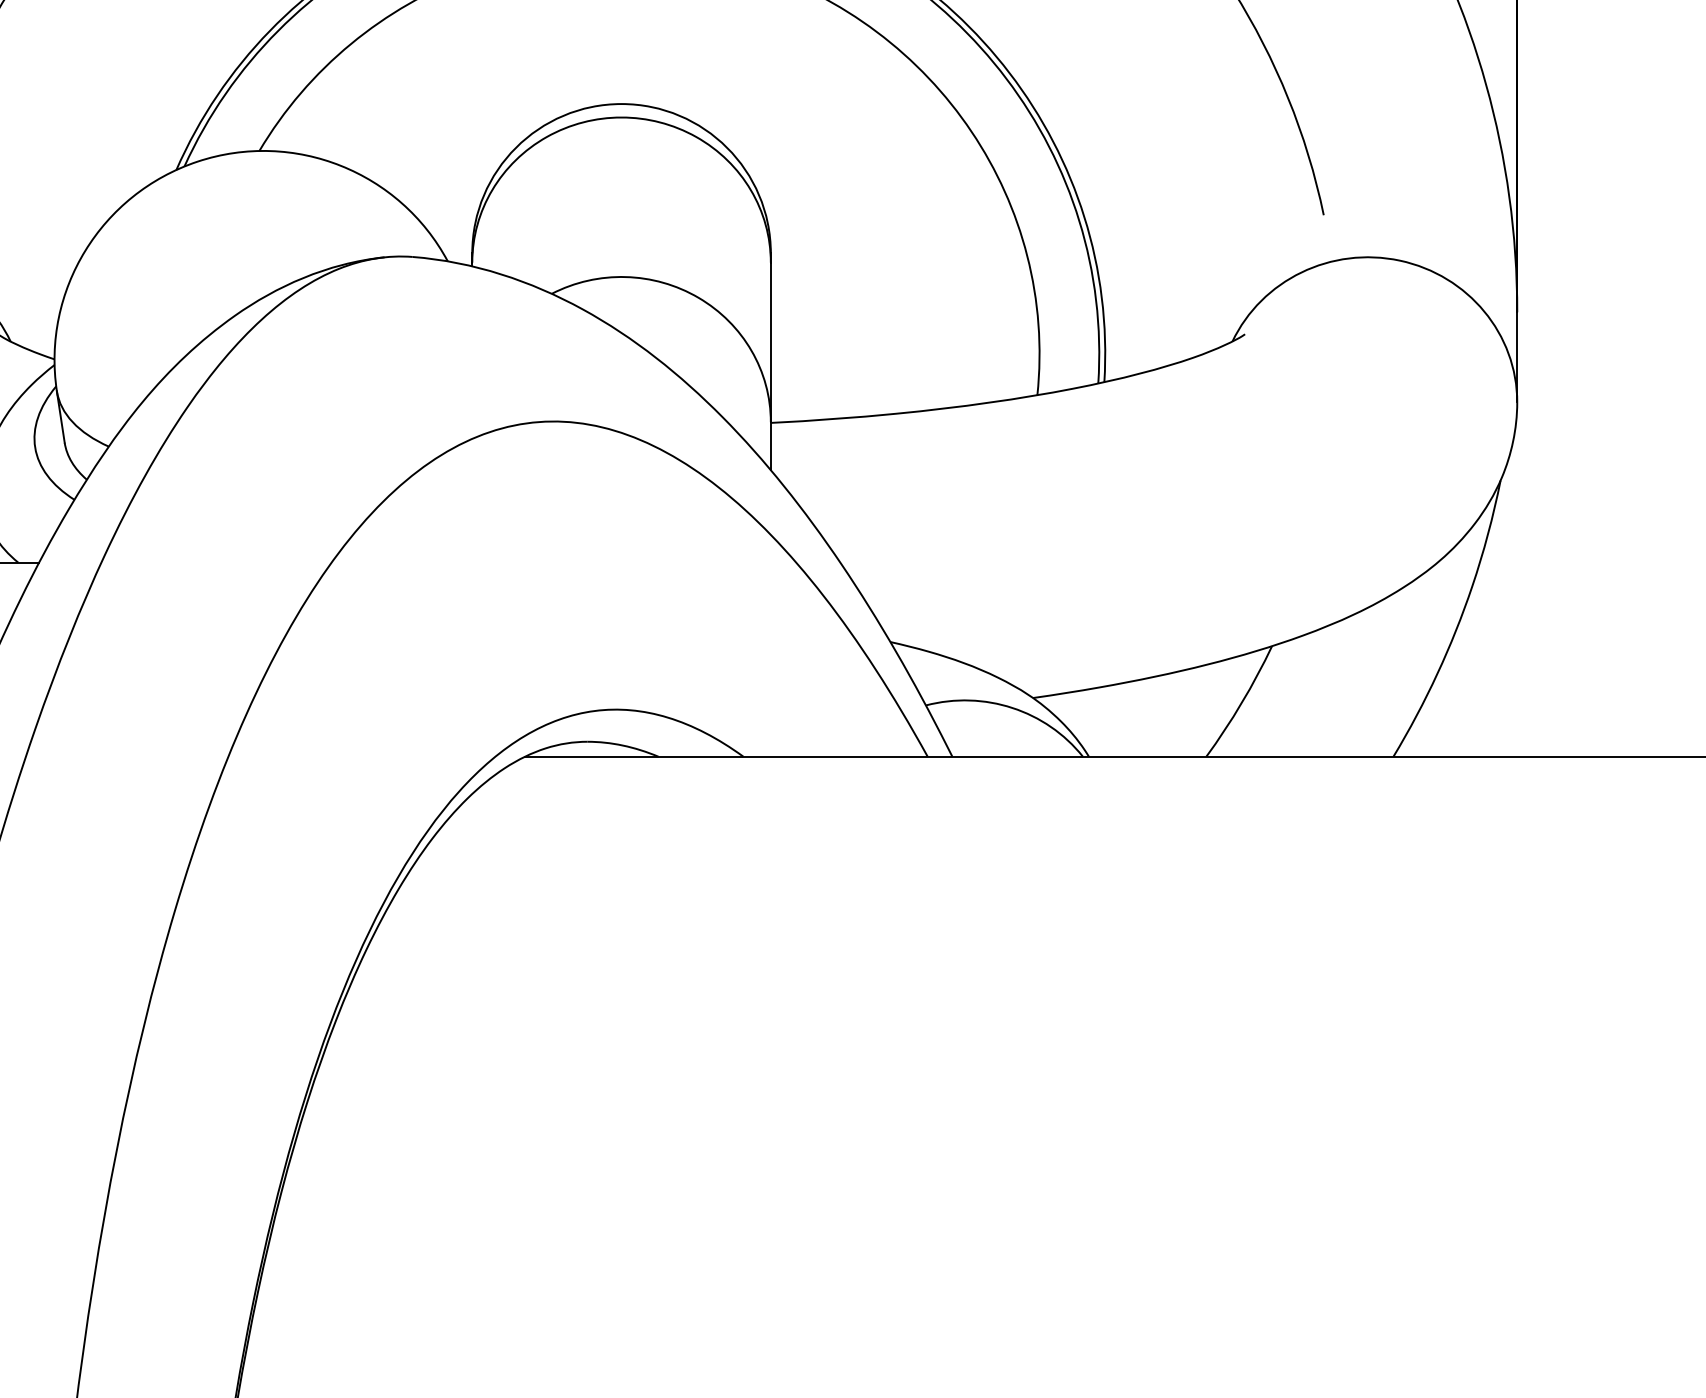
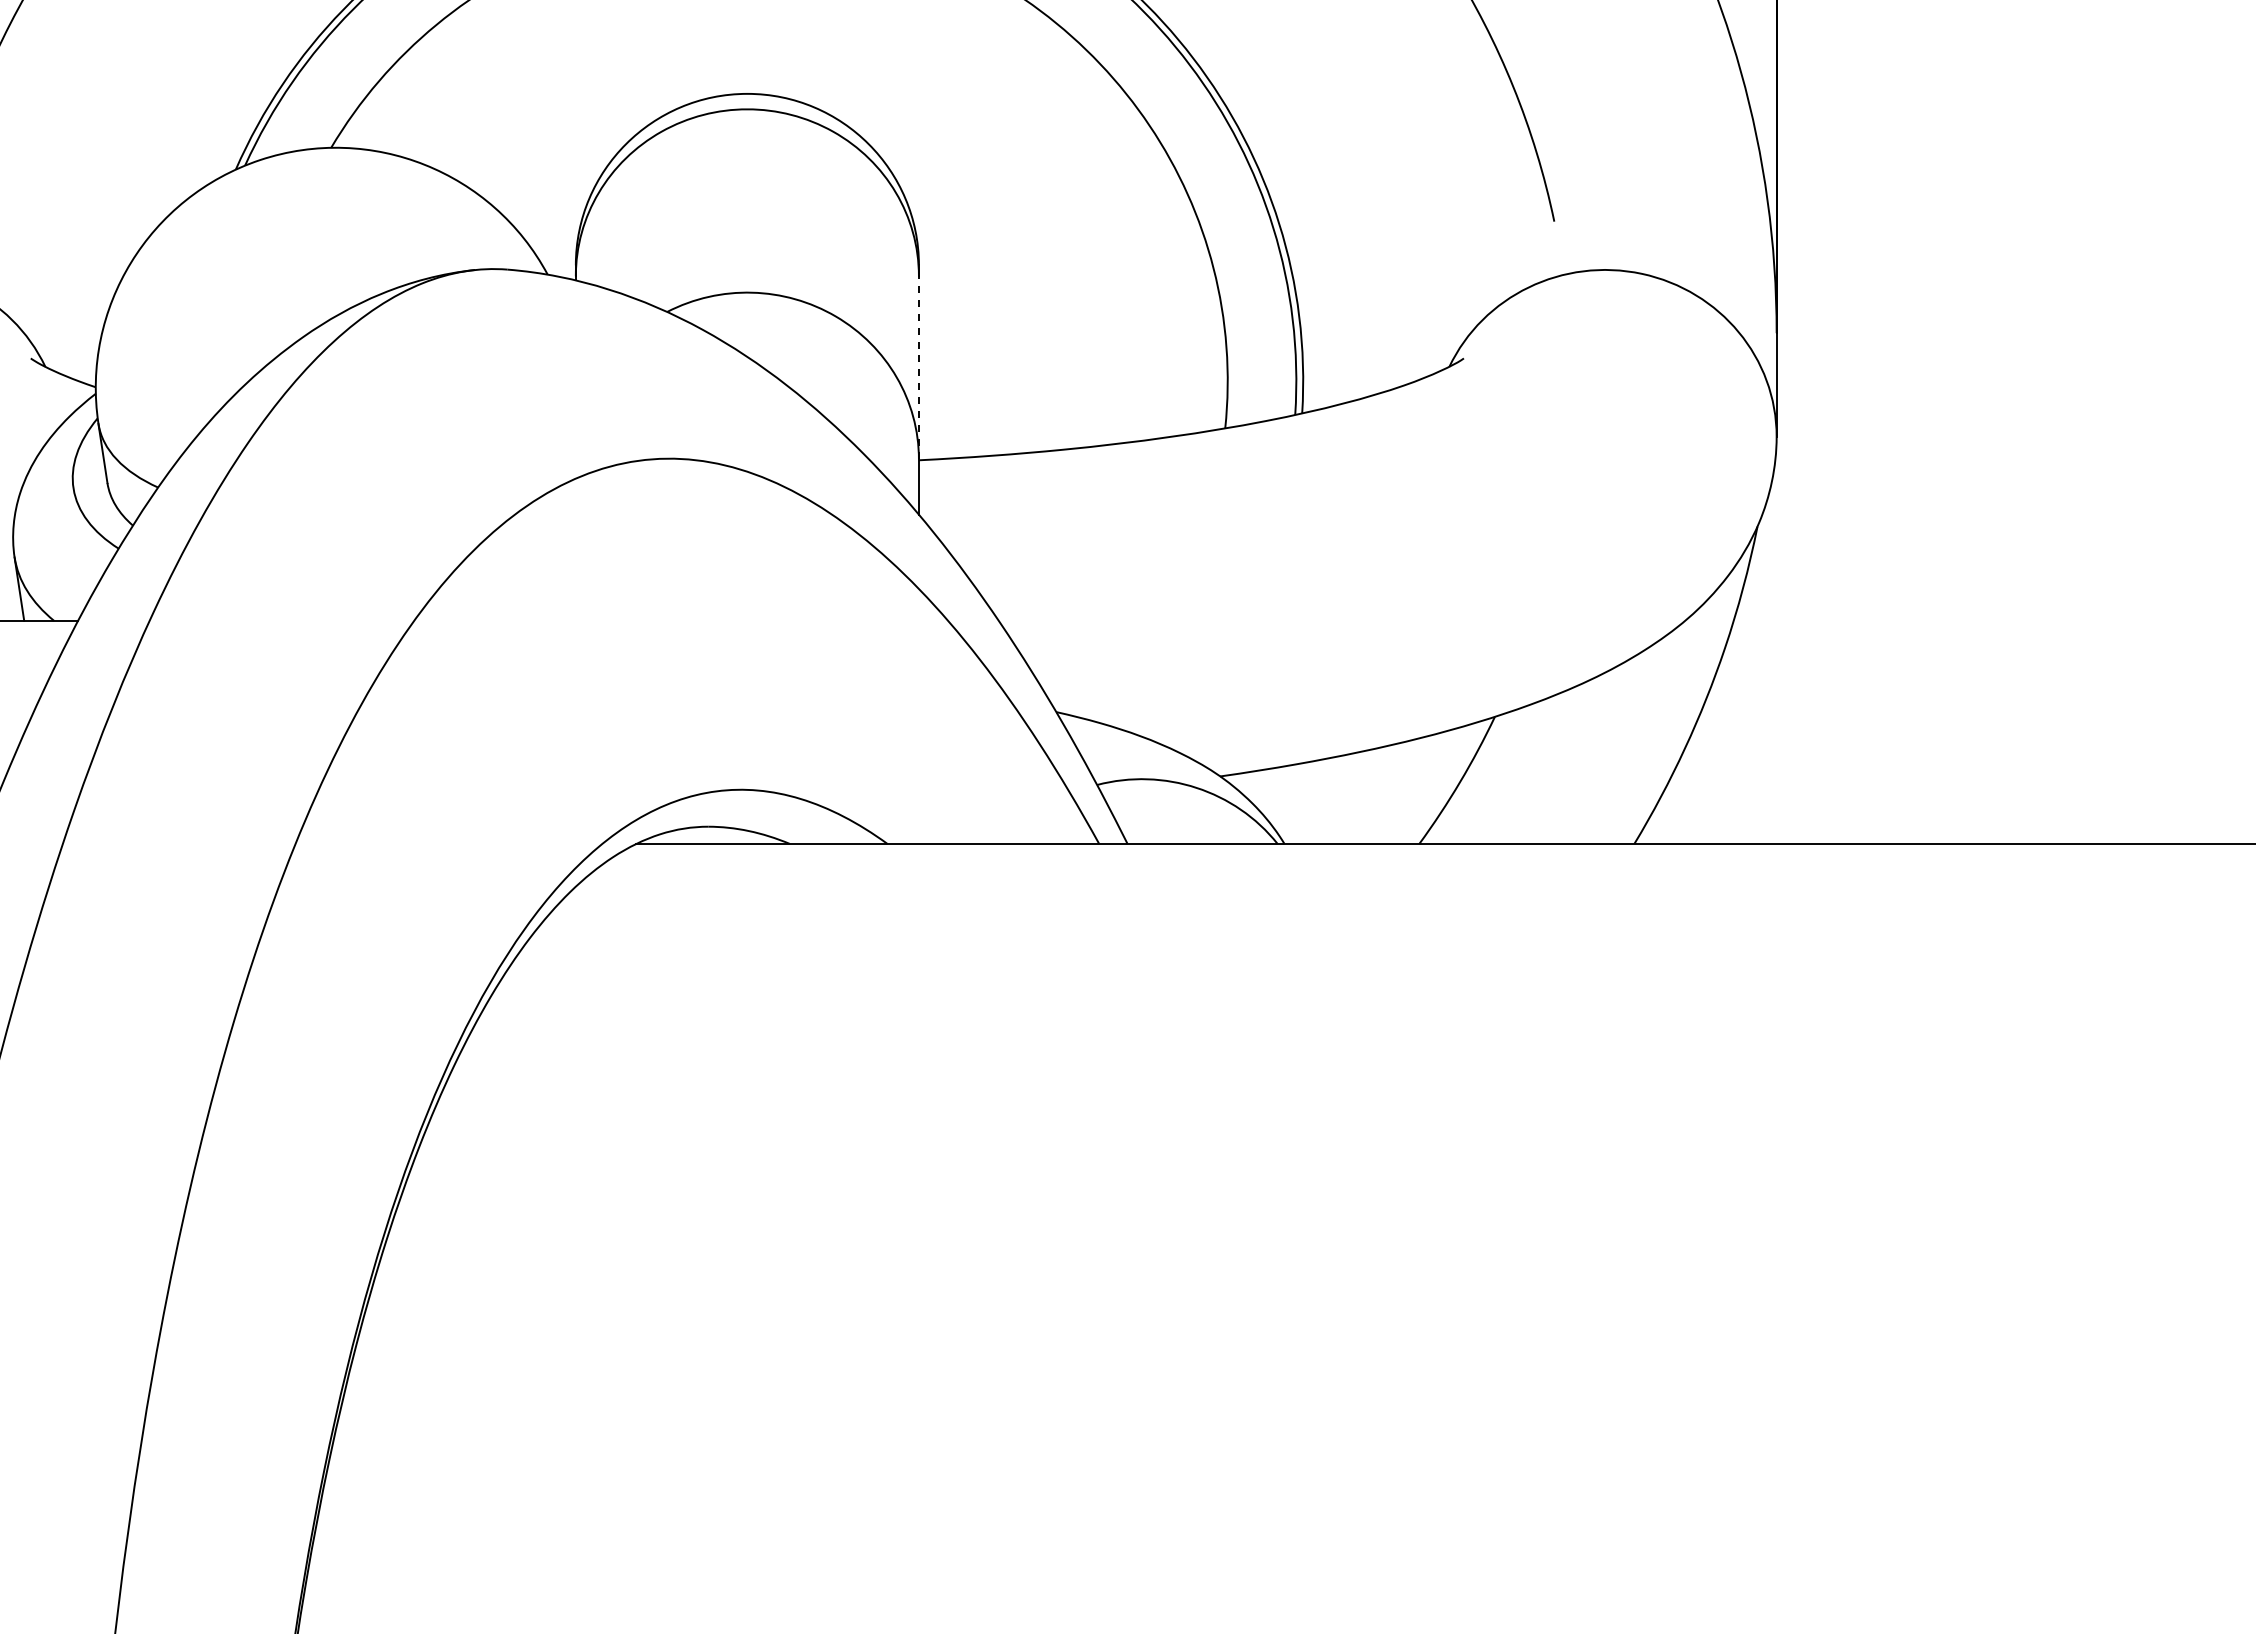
line: (770, 342) -> (918, 367), solid -> dashed

